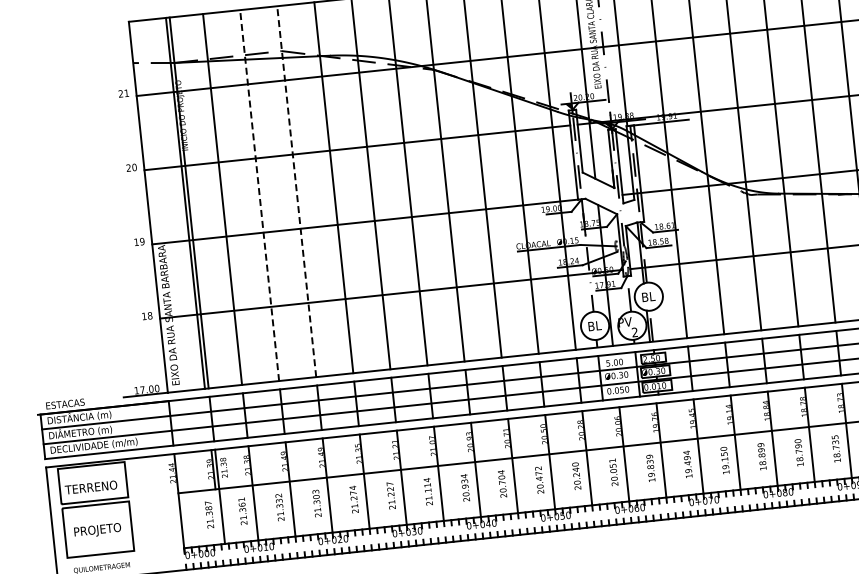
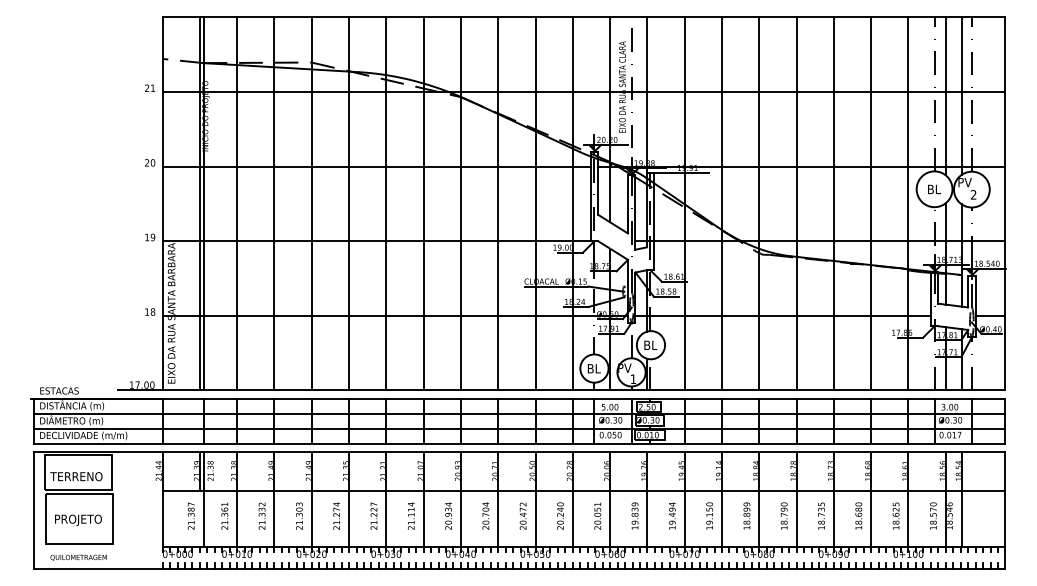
line: (296, 191) -> (311, 203), dashed -> solid
line: (259, 195) -> (274, 203), dashed -> solid
text: (634, 331) -> (633, 378), 2 -> 1

